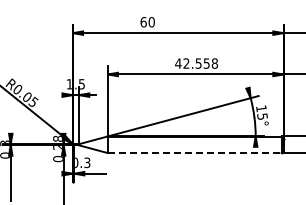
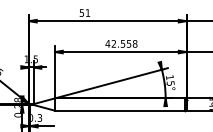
text: (147, 22) -> (84, 13), 60 -> 51
line: (194, 153) -> (119, 111), dashed -> solid

